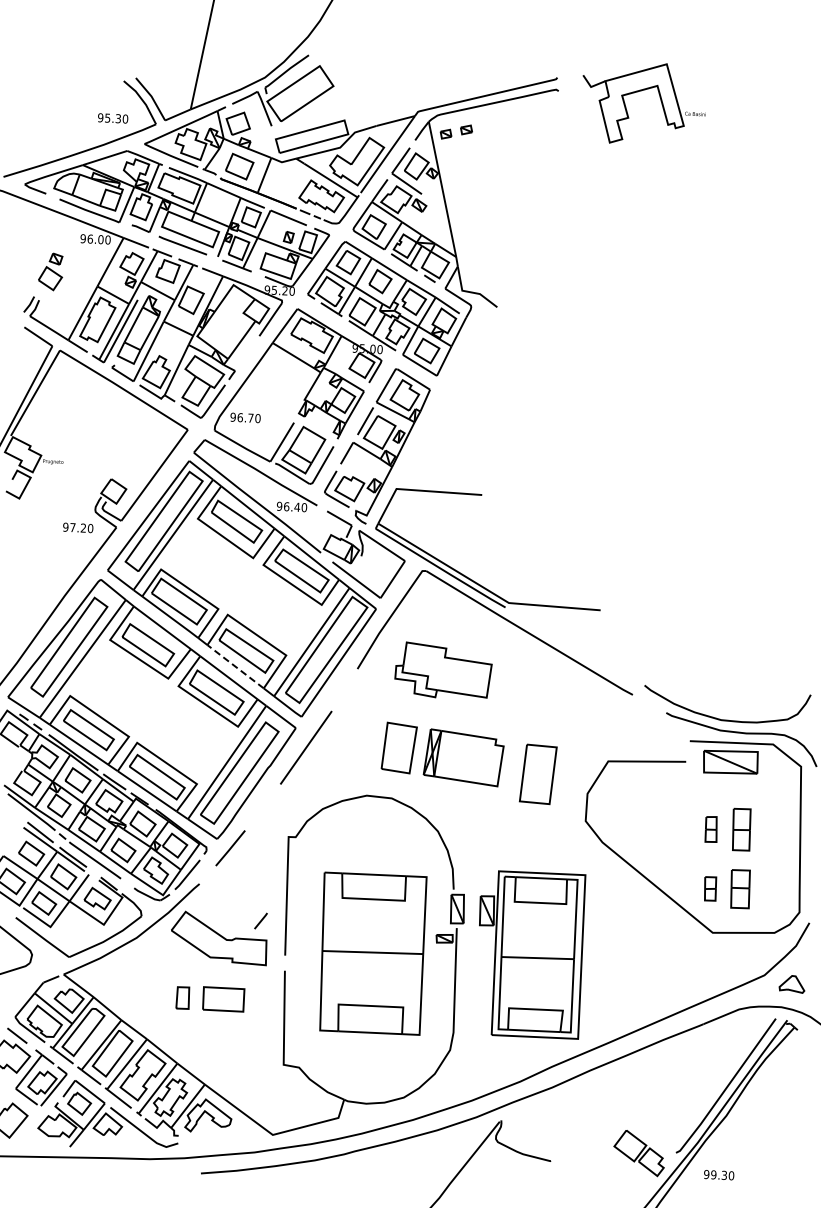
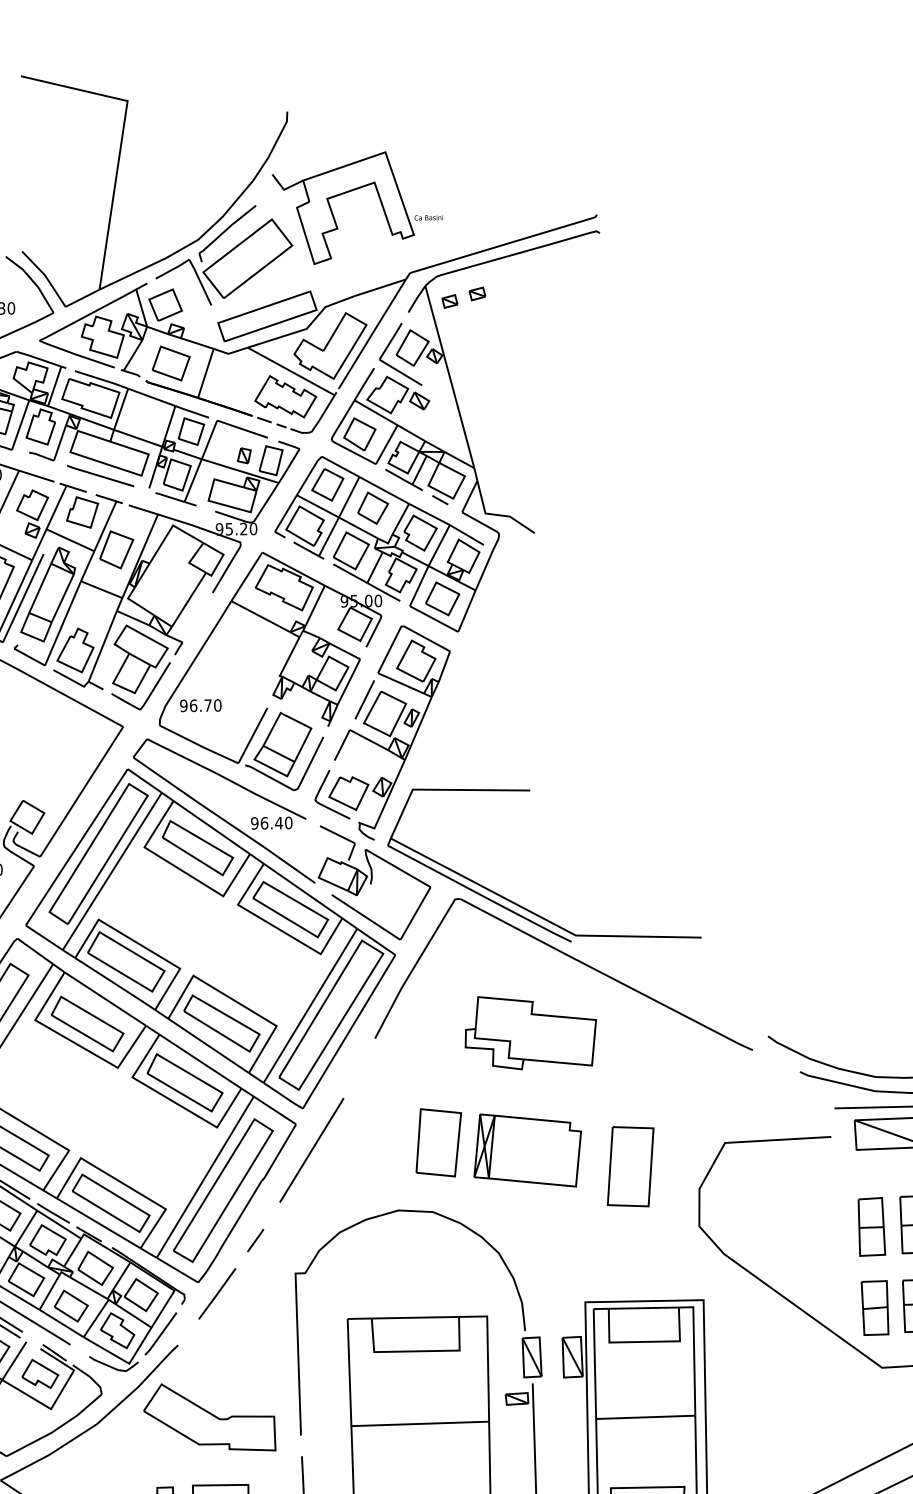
part: (638, 92) -> (349, 193), moved
line: (235, 666) -> (208, 1045), dashed -> solid
part: (443, 669) -> (530, 1030), moved
part: (710, 829) -> (870, 1227), size x1.67
part: (710, 888) -> (875, 1307), size x1.67
line: (260, 920) -> (254, 1239), moved

